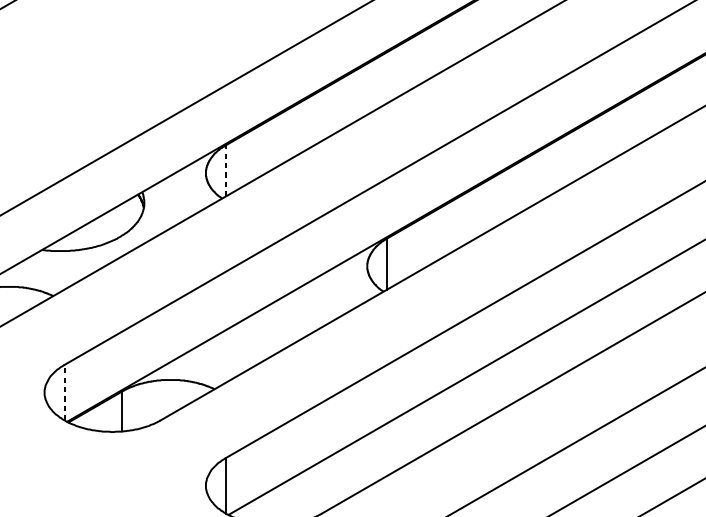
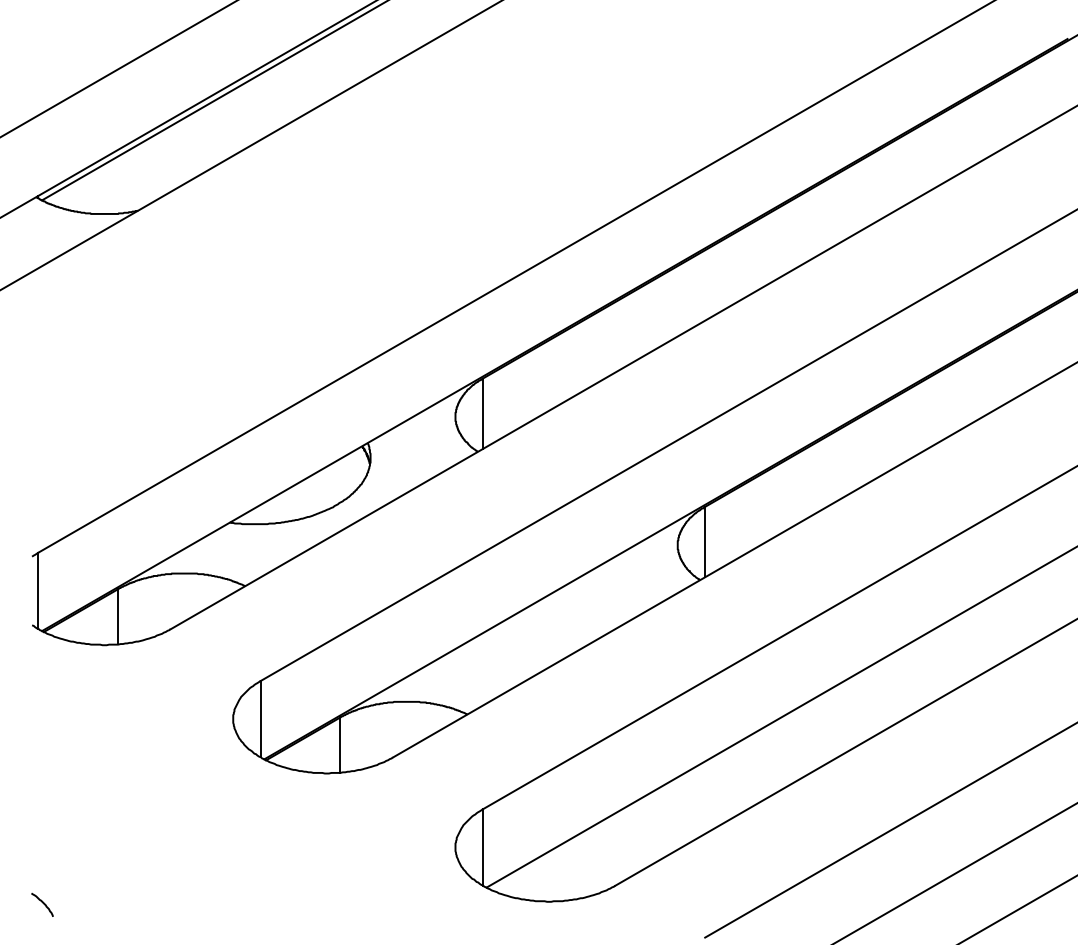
line: (225, 170) -> (482, 413), dashed -> solid
line: (64, 392) -> (260, 718), dashed -> solid

